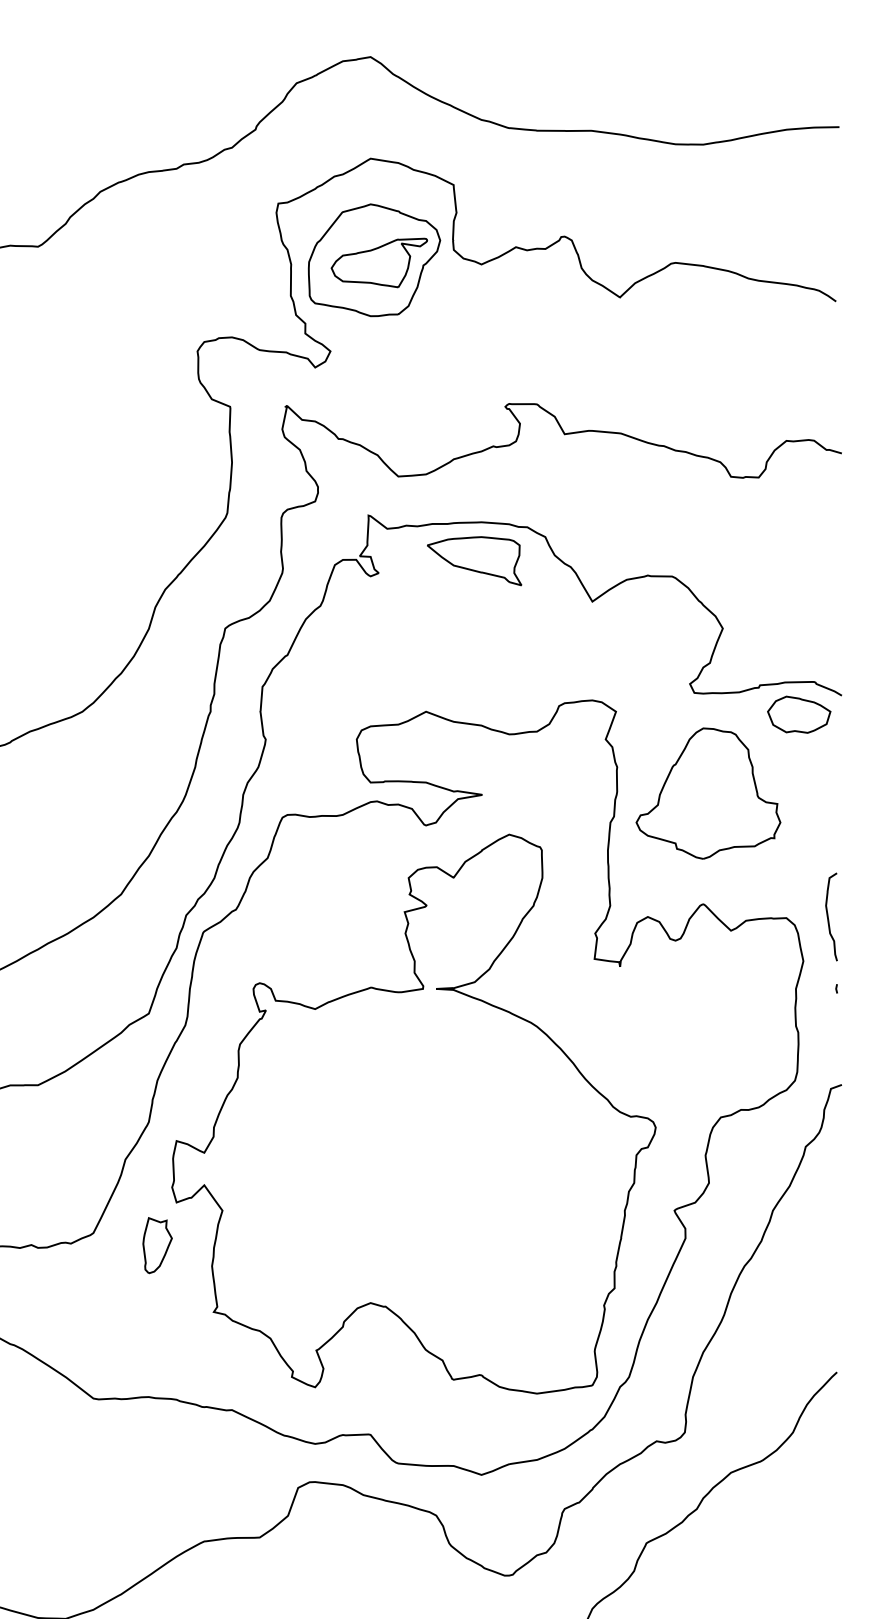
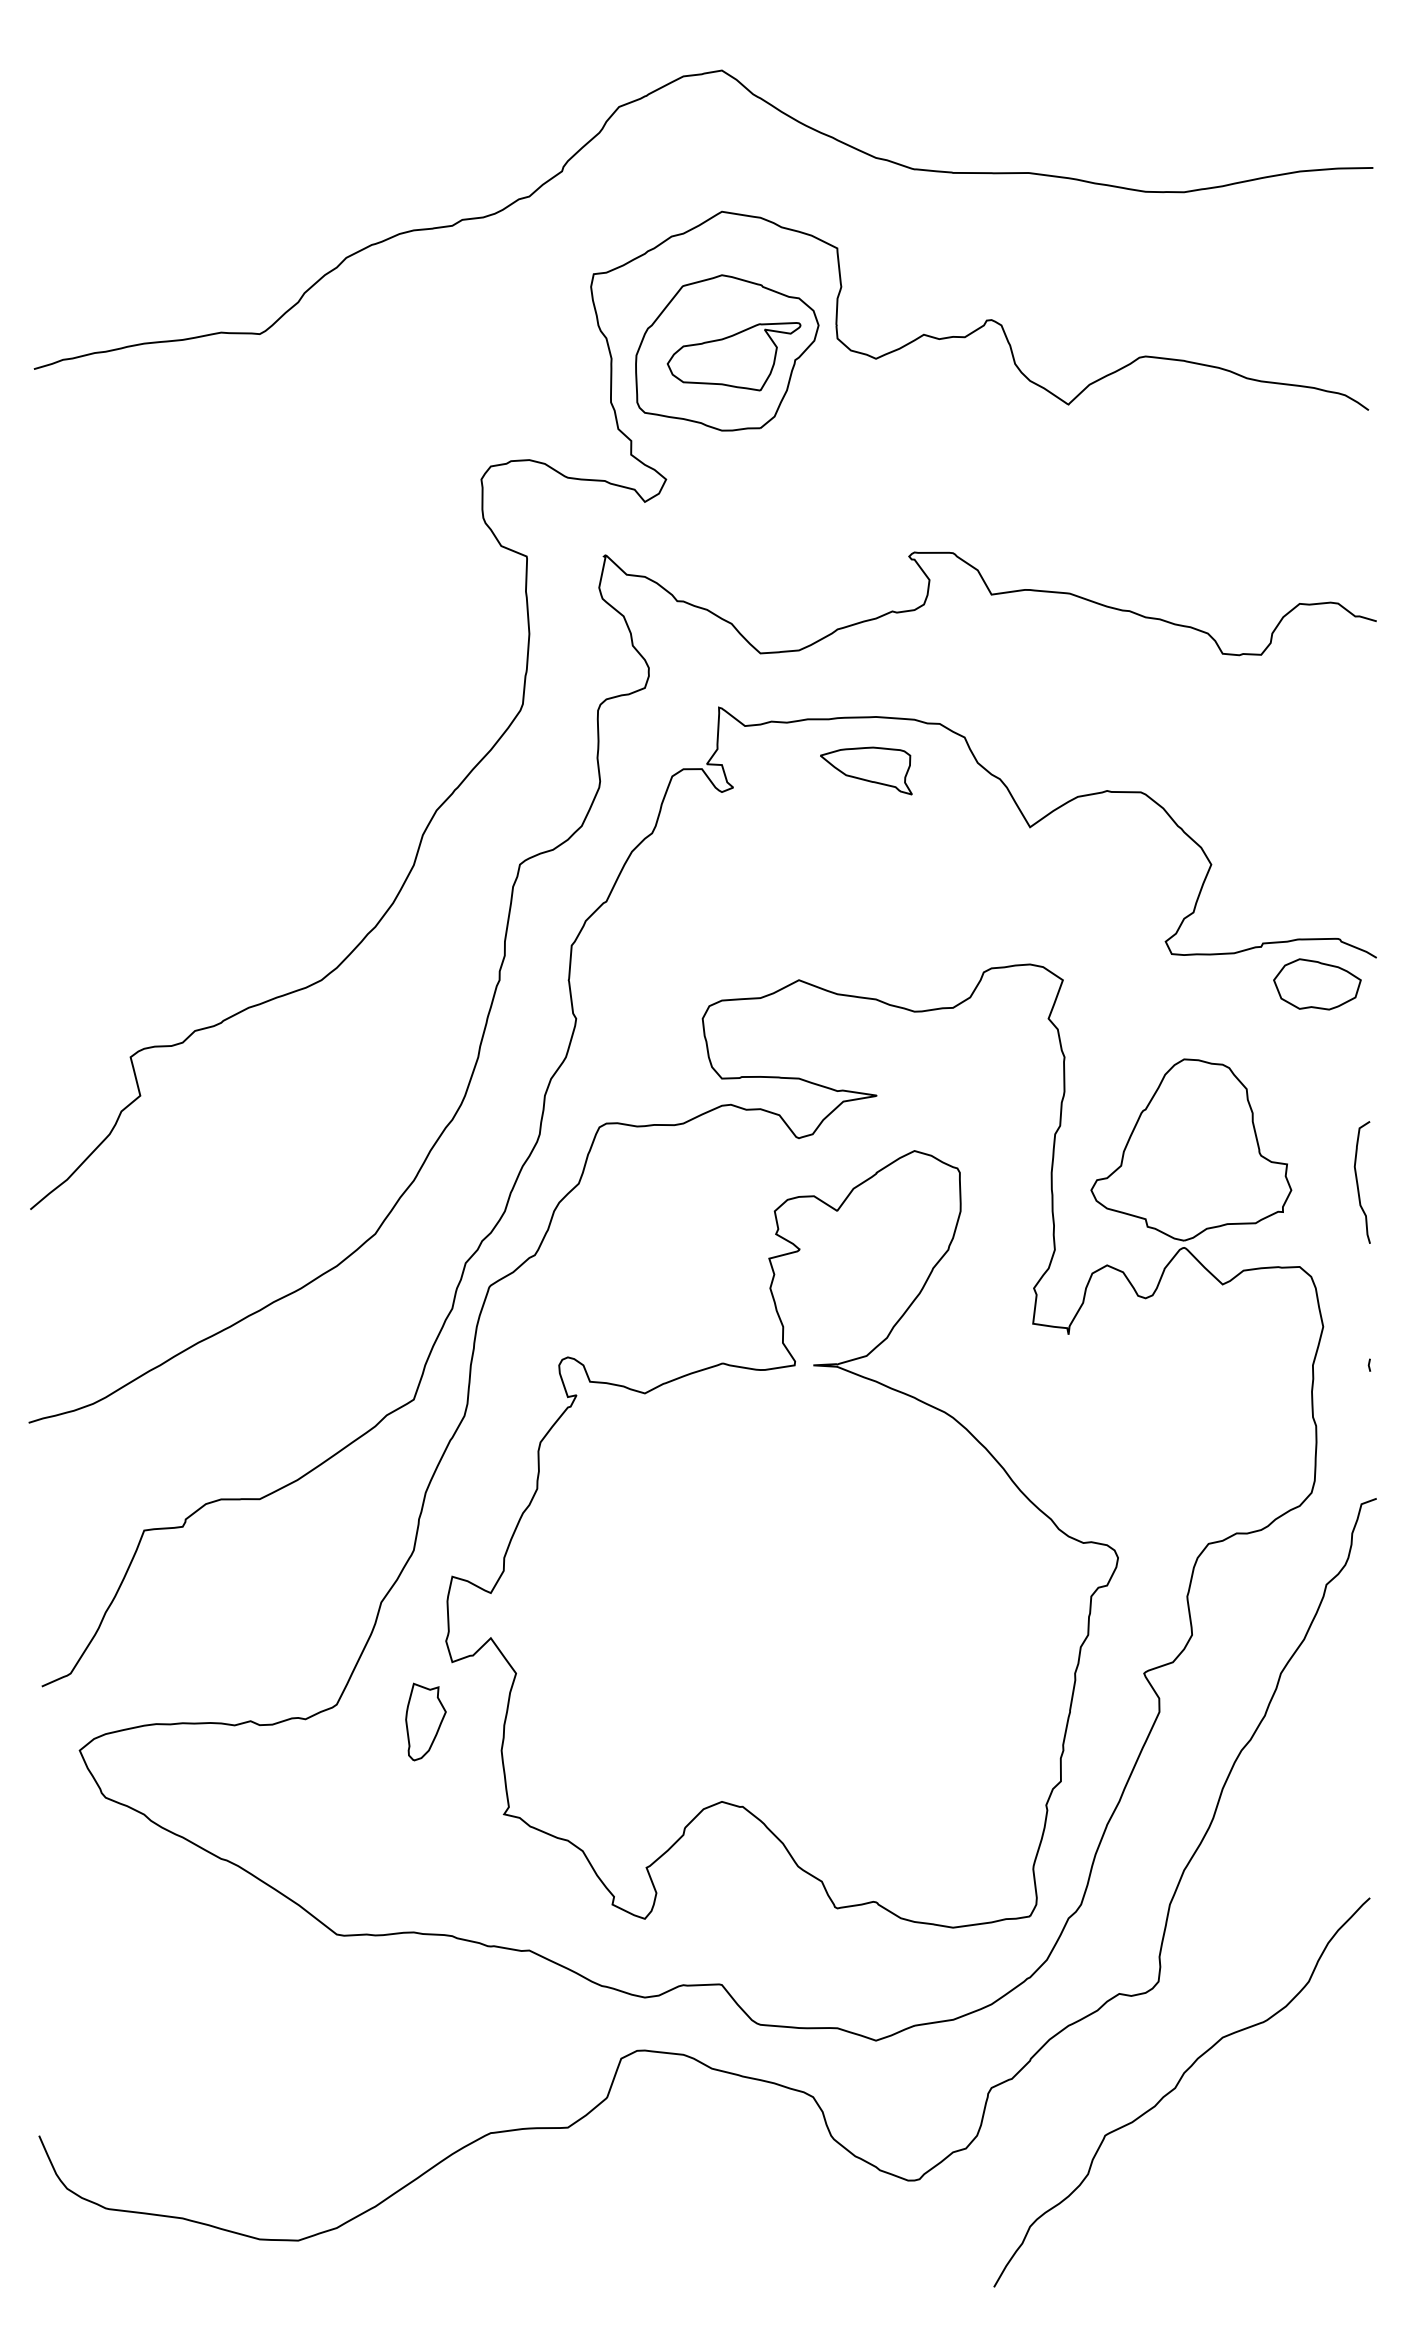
part: (474, 560) -> (866, 770), size x0.7
part: (708, 793) -> (1191, 1149), moved
curve: (828, 917) -> (1358, 1182), moved

